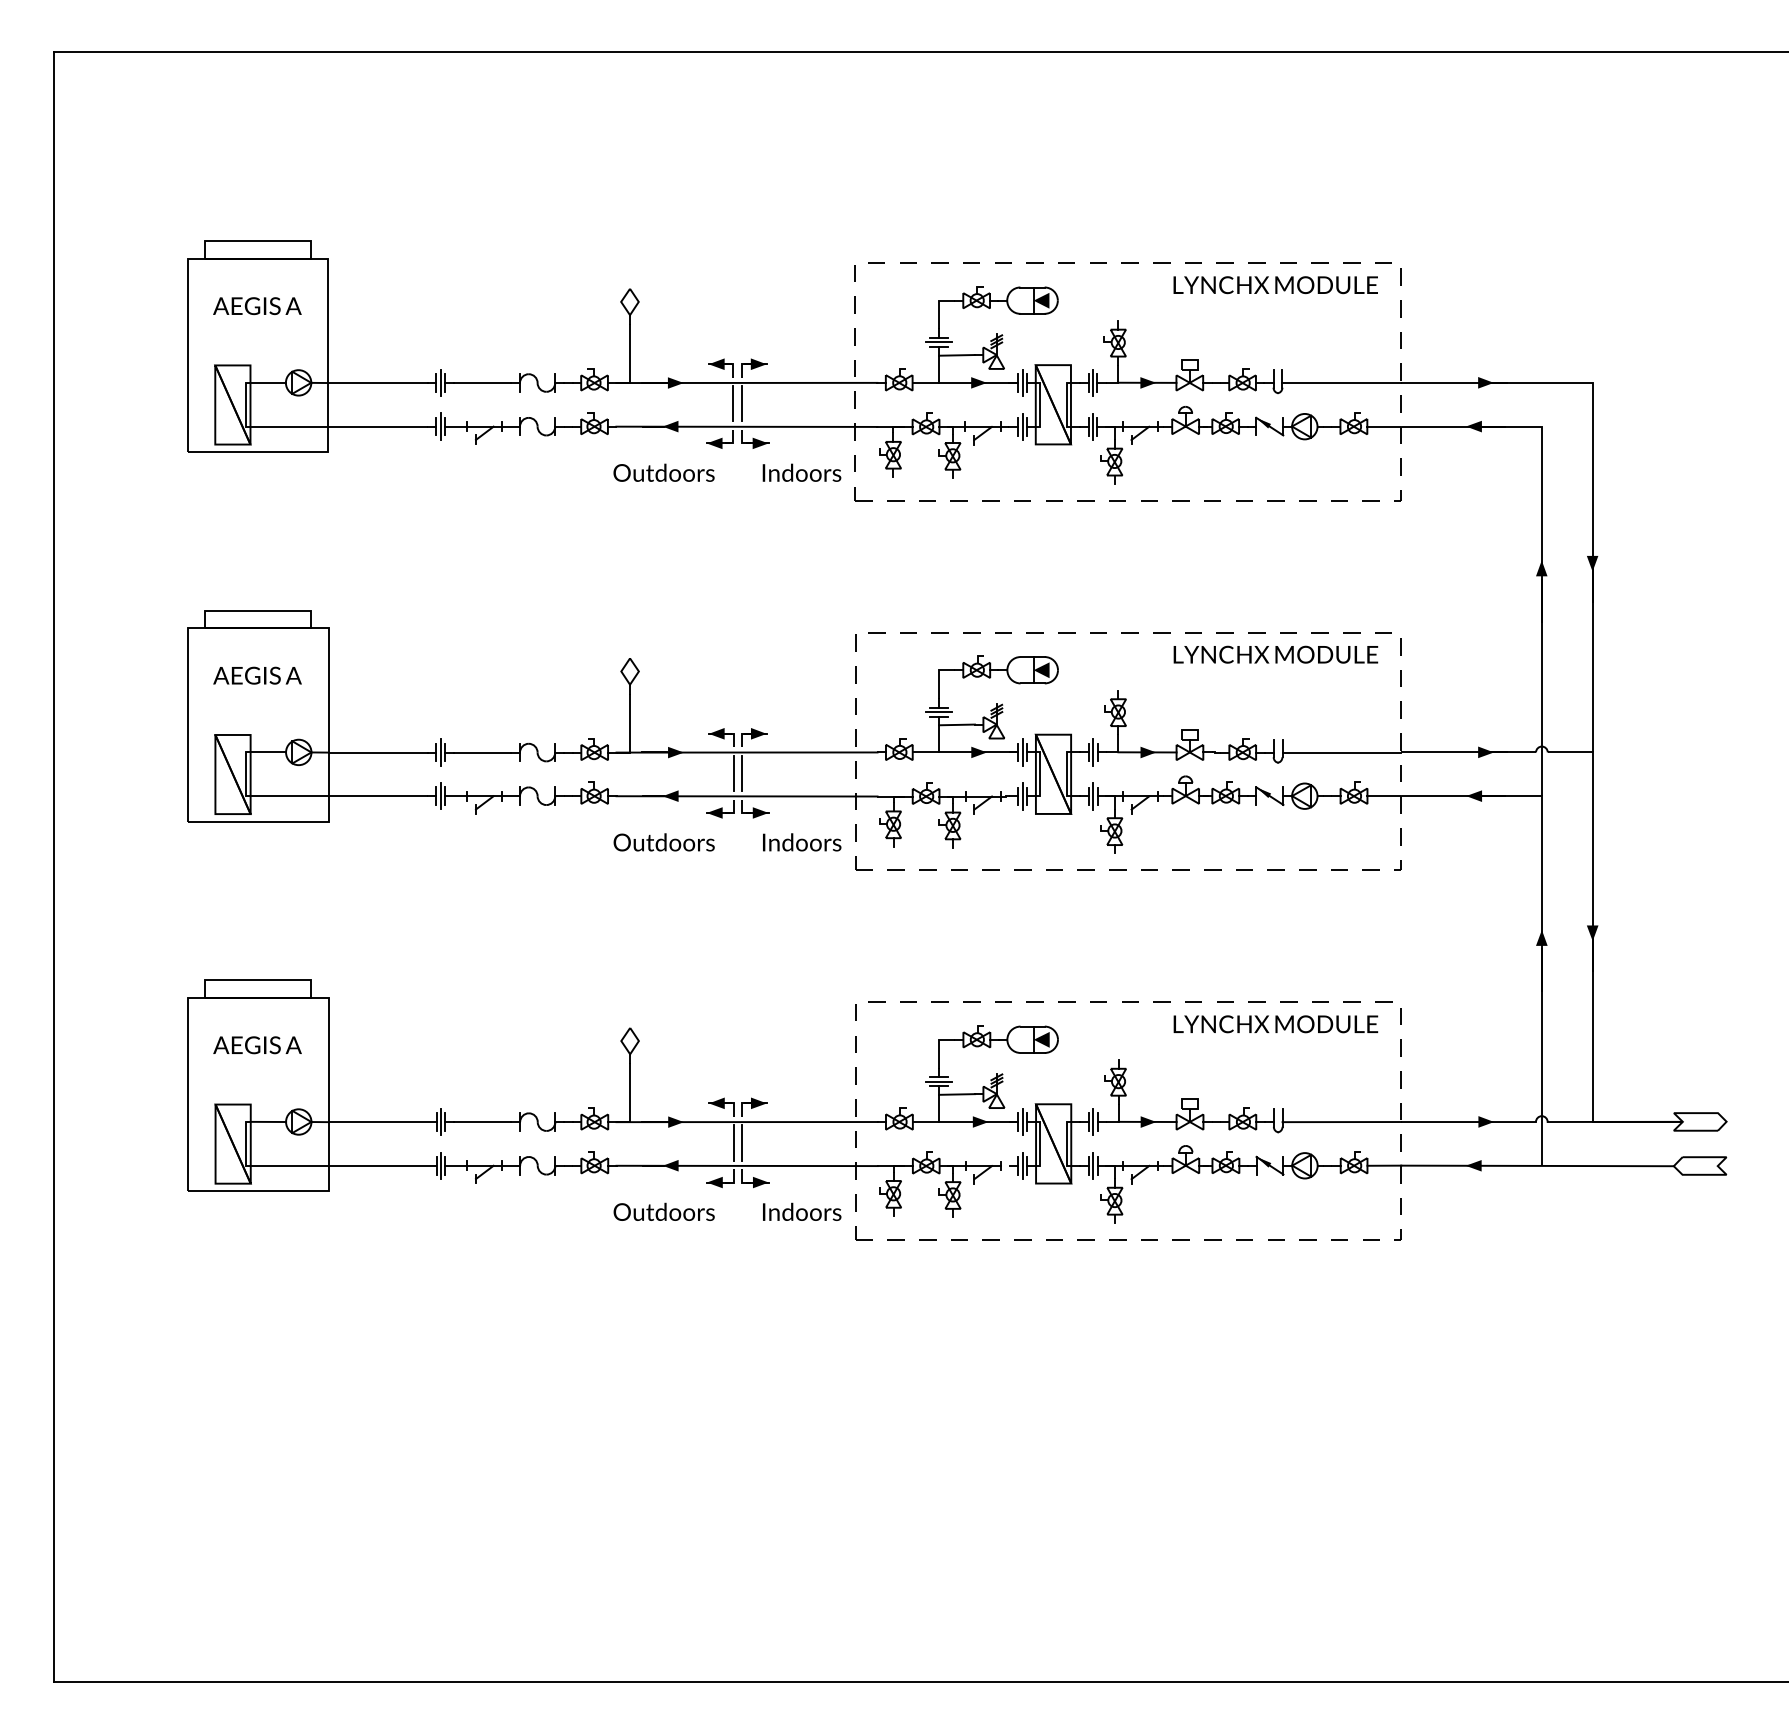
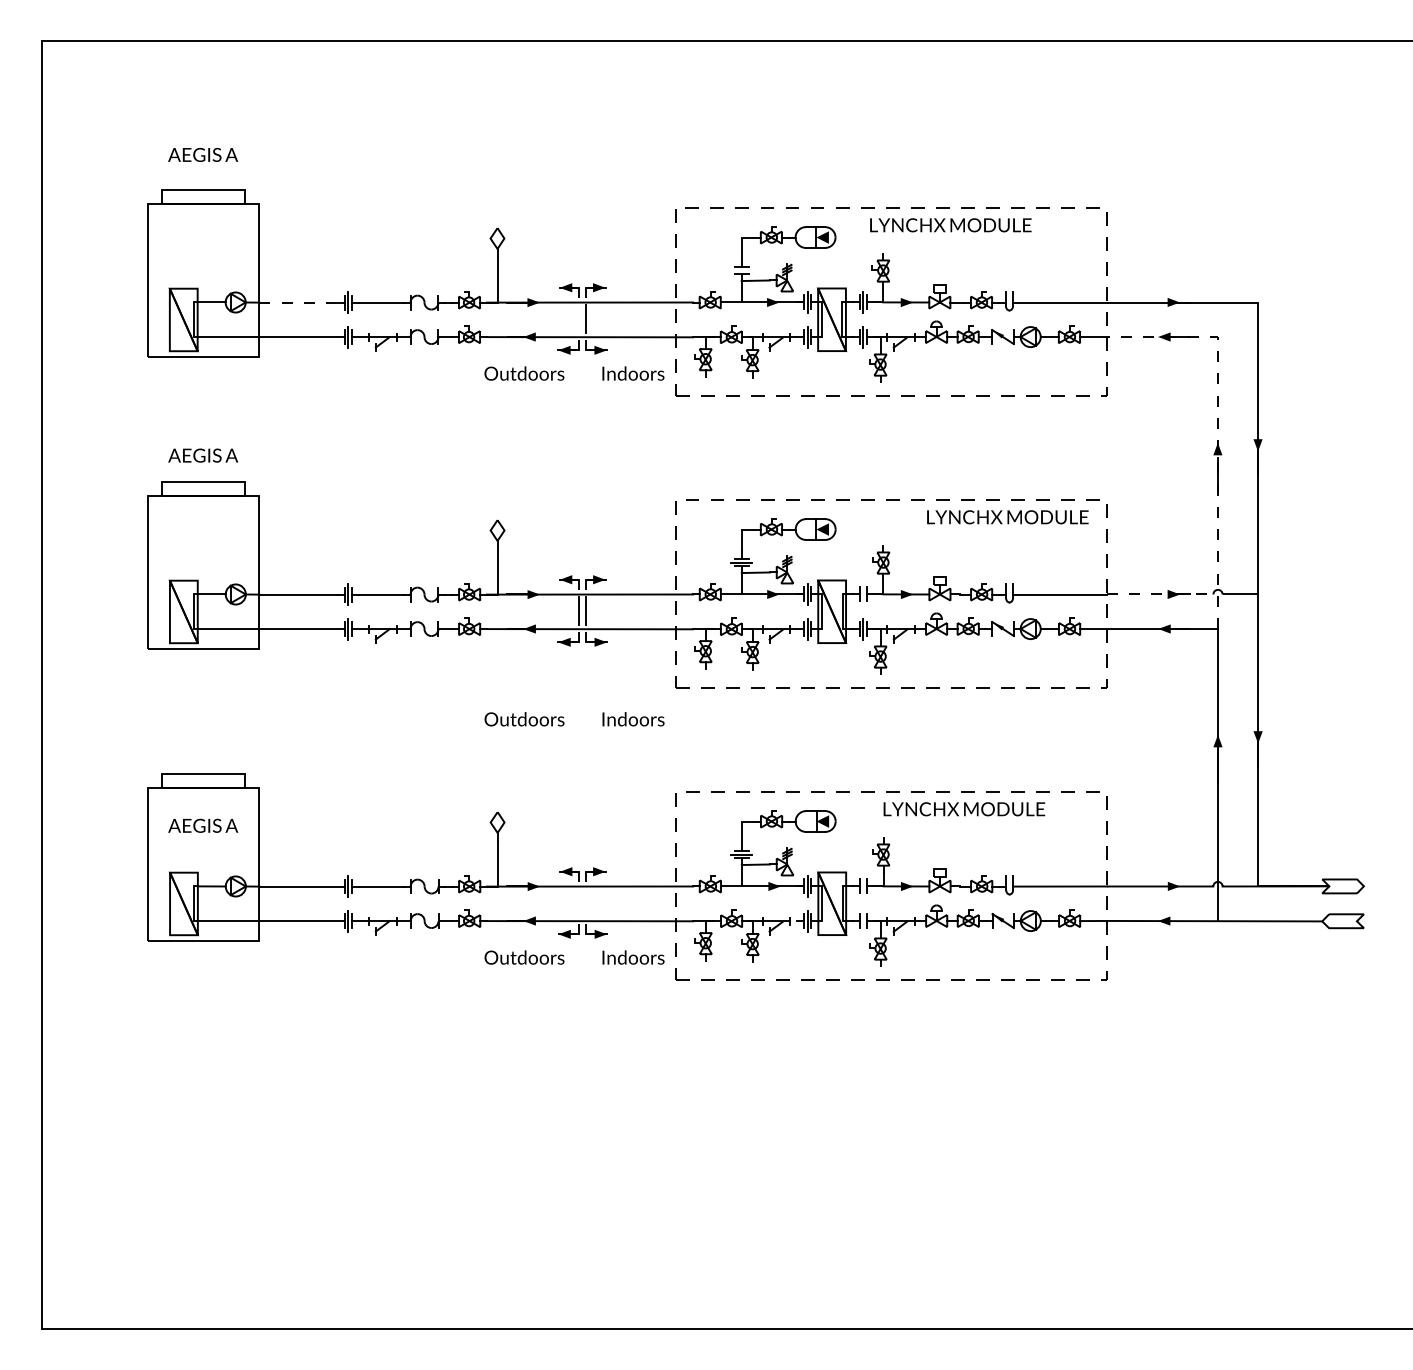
text: (1275, 285) -> (950, 225), moved
text: (257, 306) -> (203, 155), moved
line: (938, 342) -> (741, 270), removed
line: (378, 383) -> (298, 302), solid -> dashed
line: (733, 403) -> (579, 318), removed
line: (1541, 540) -> (1217, 427), solid -> dashed
text: (257, 675) -> (203, 455), moved
line: (1093, 752) -> (863, 594), removed
line: (1469, 752) -> (1160, 594), solid -> dashed
text: (727, 842) -> (574, 719), moved
text: (1275, 1024) -> (964, 809), moved
line: (1093, 1121) -> (863, 886), removed
line: (733, 1142) -> (579, 902), removed
line: (742, 1142) -> (586, 902), removed
line: (1093, 1165) -> (863, 920), removed

